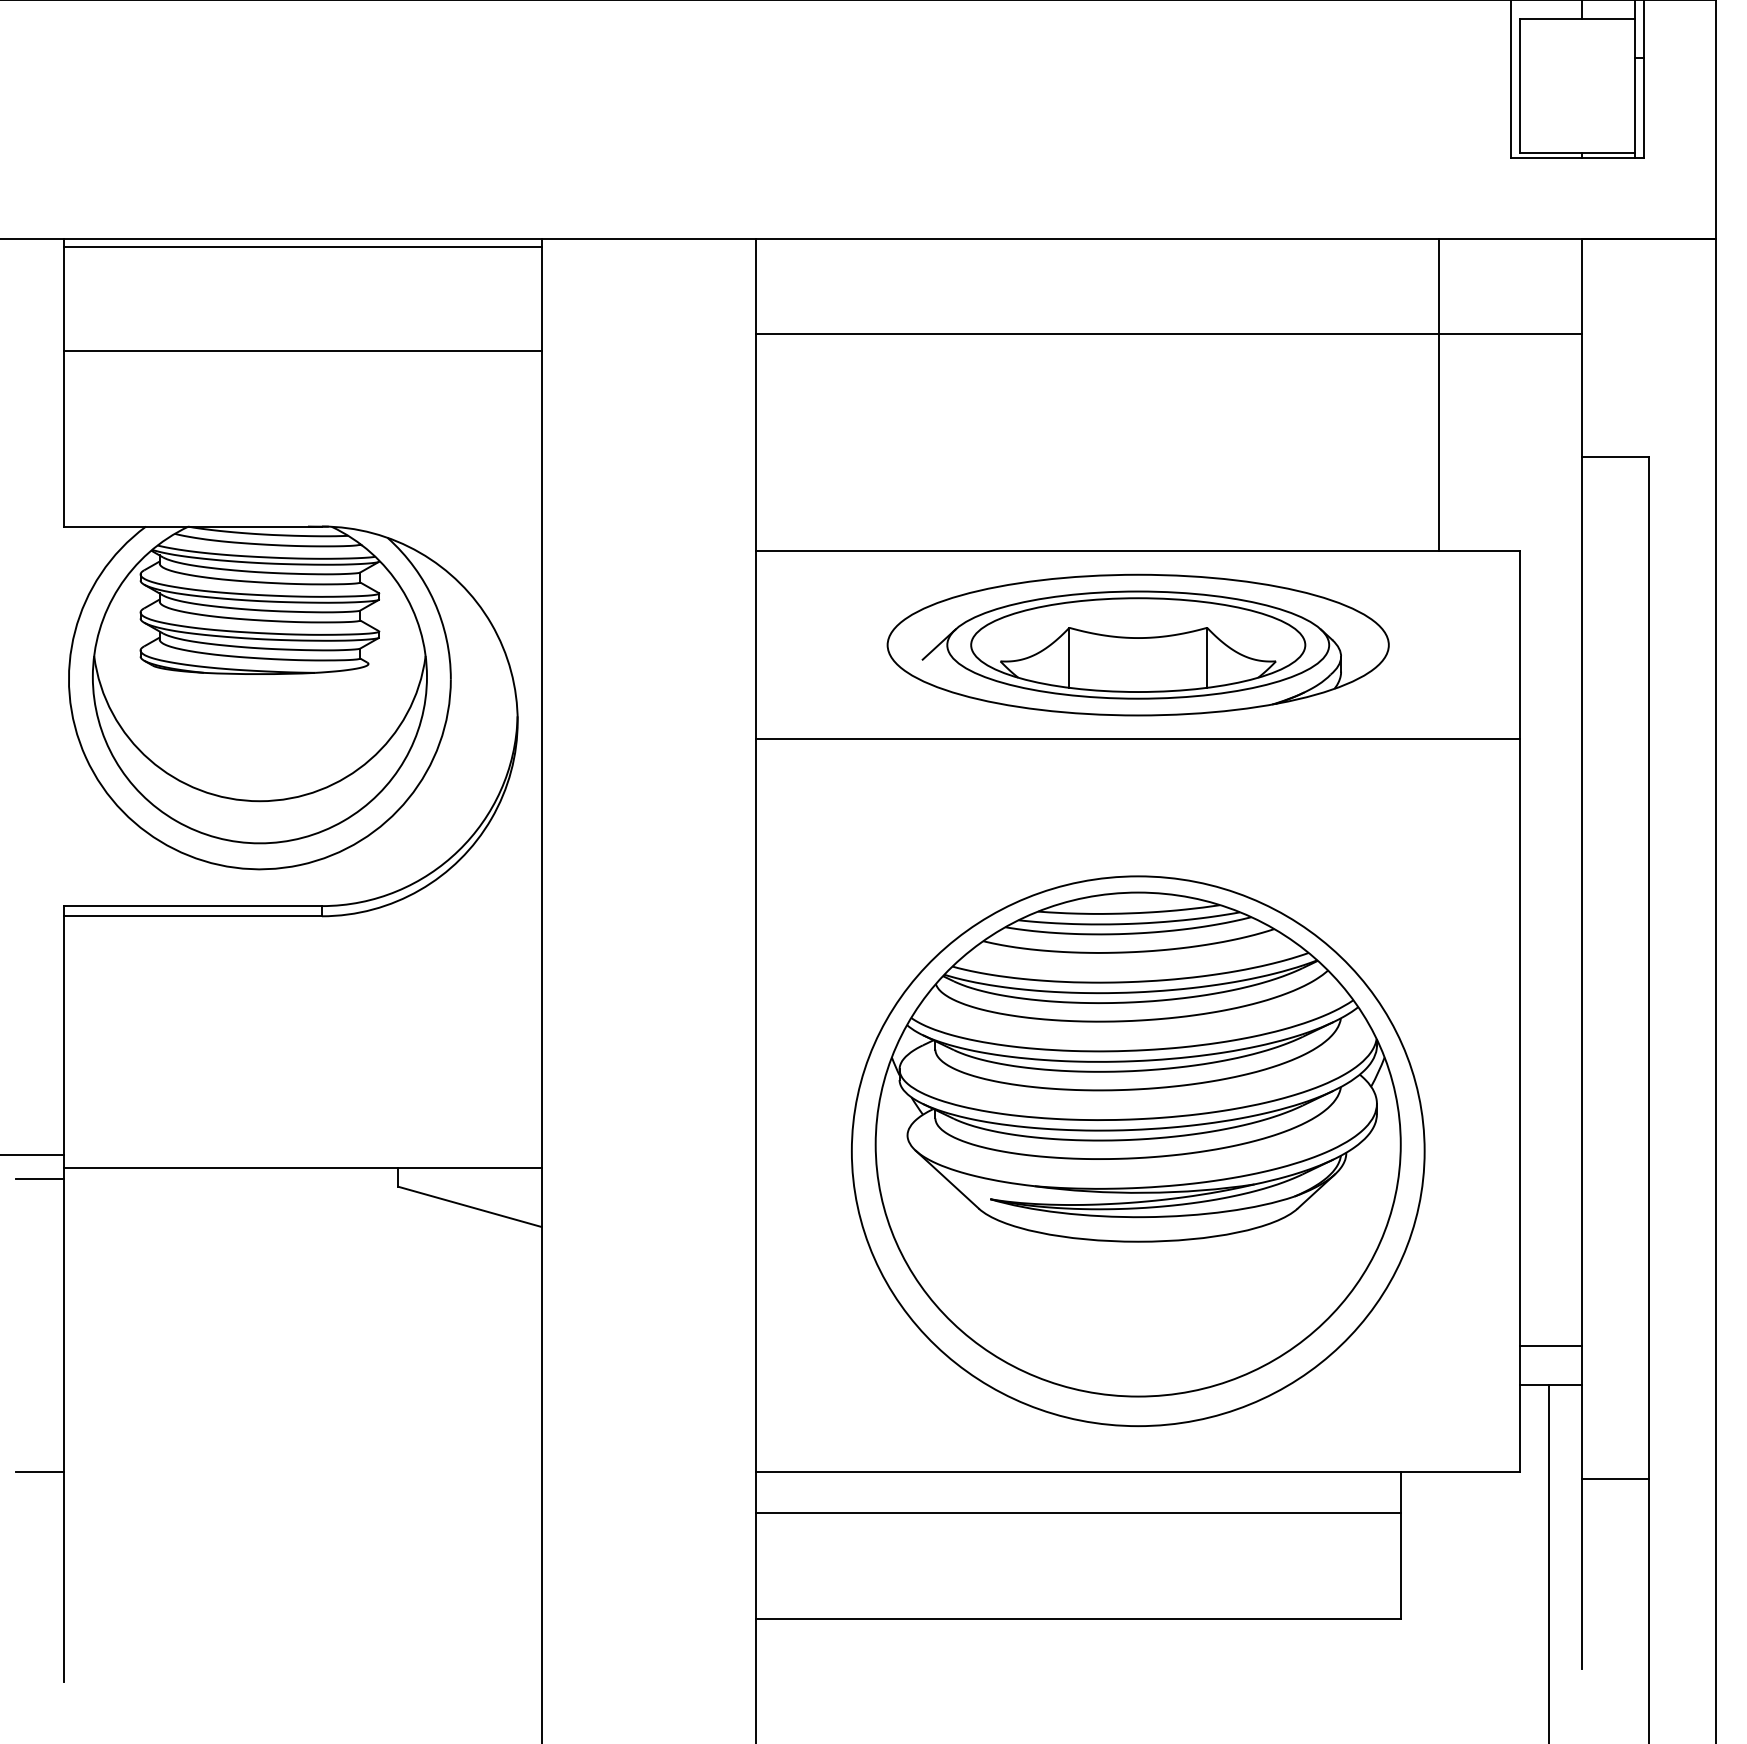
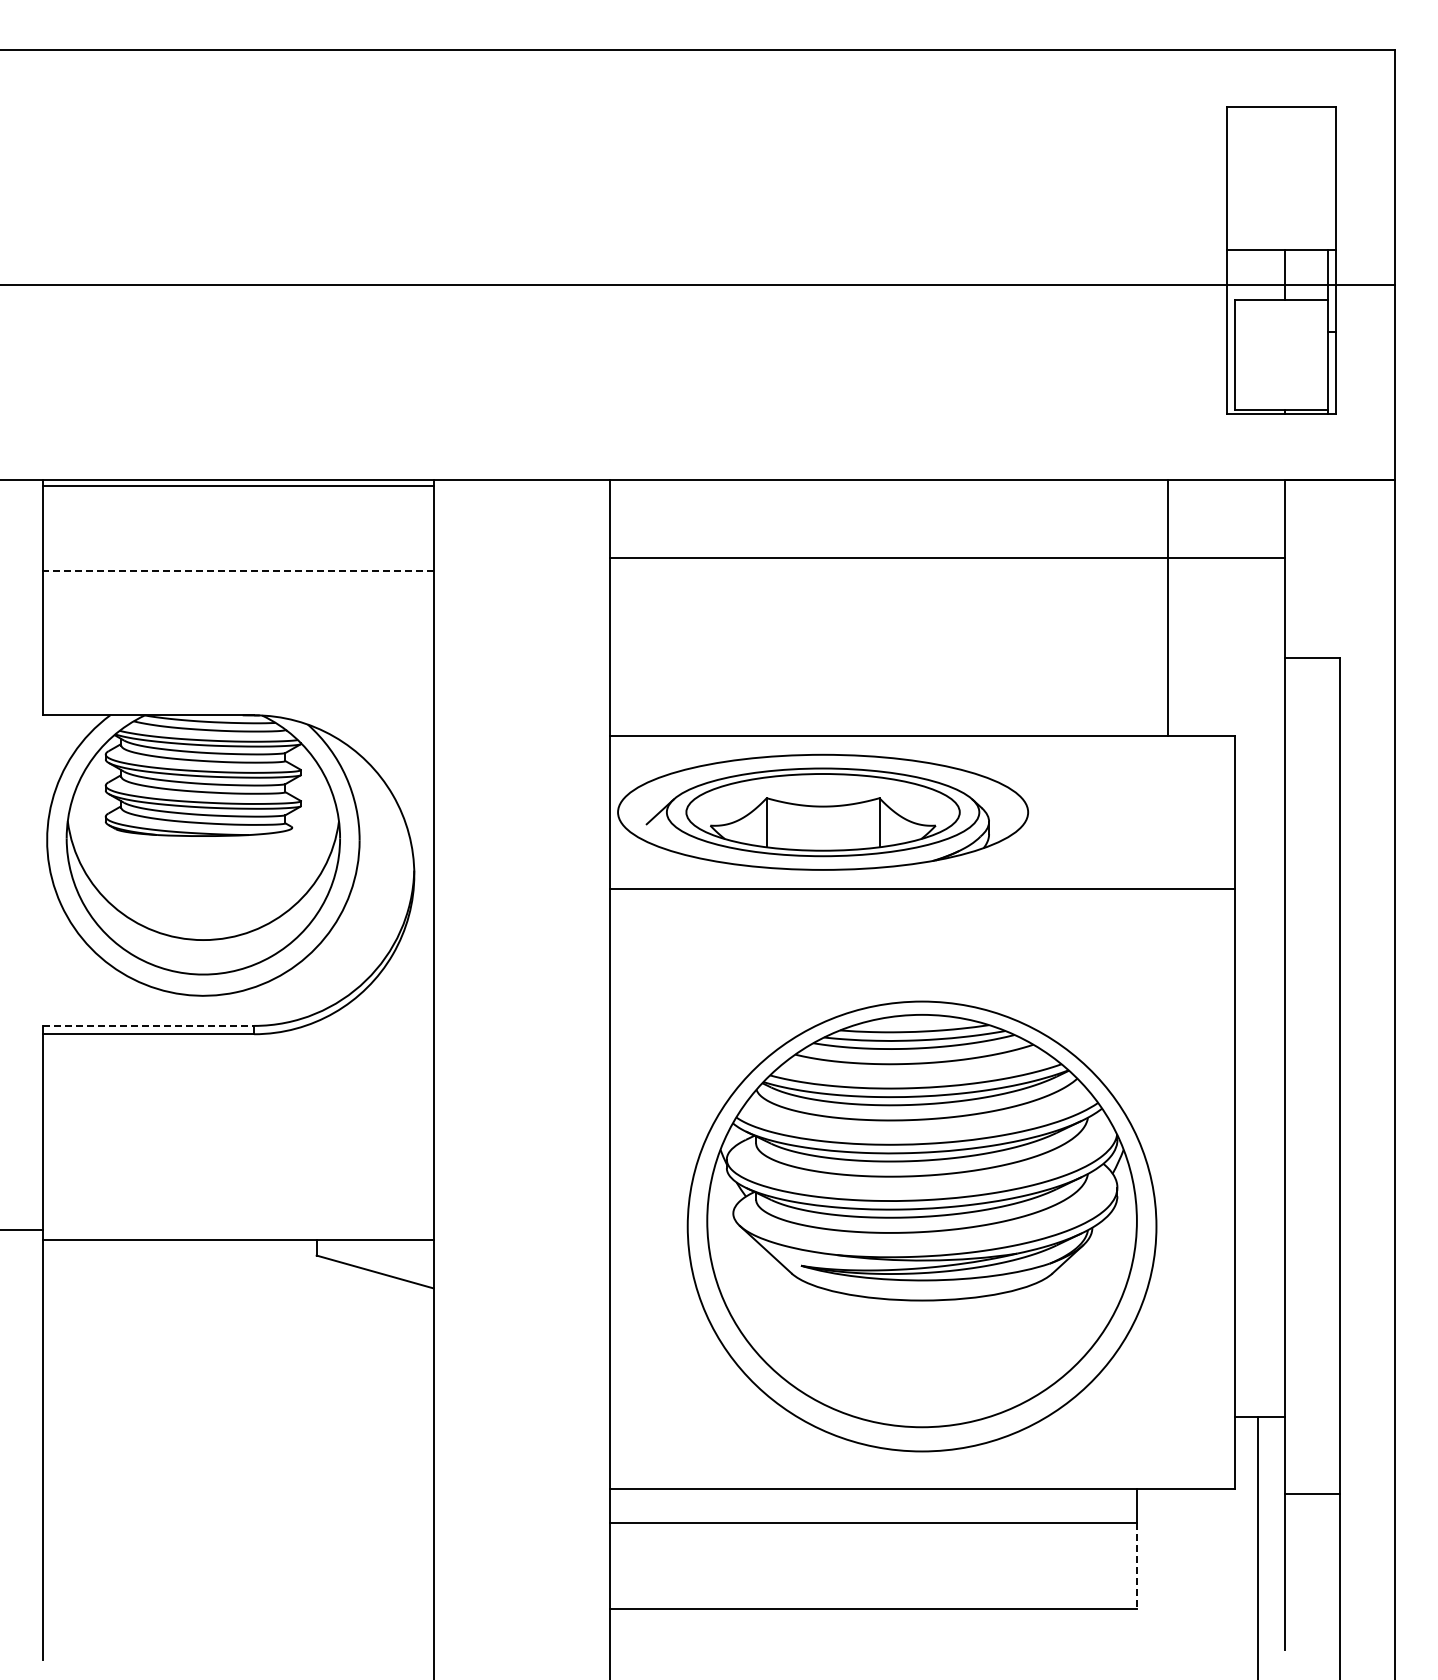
line: (302, 350) -> (238, 571), solid -> dashed
part: (1138, 644) -> (823, 811), moved
line: (194, 905) -> (149, 1025), solid -> dashed
line: (40, 1179) -> (23, 1249), removed
line: (1550, 1346) -> (1259, 1386), removed
line: (40, 1471) -> (23, 1488), removed
line: (1400, 1566) -> (1136, 1566), solid -> dashed

